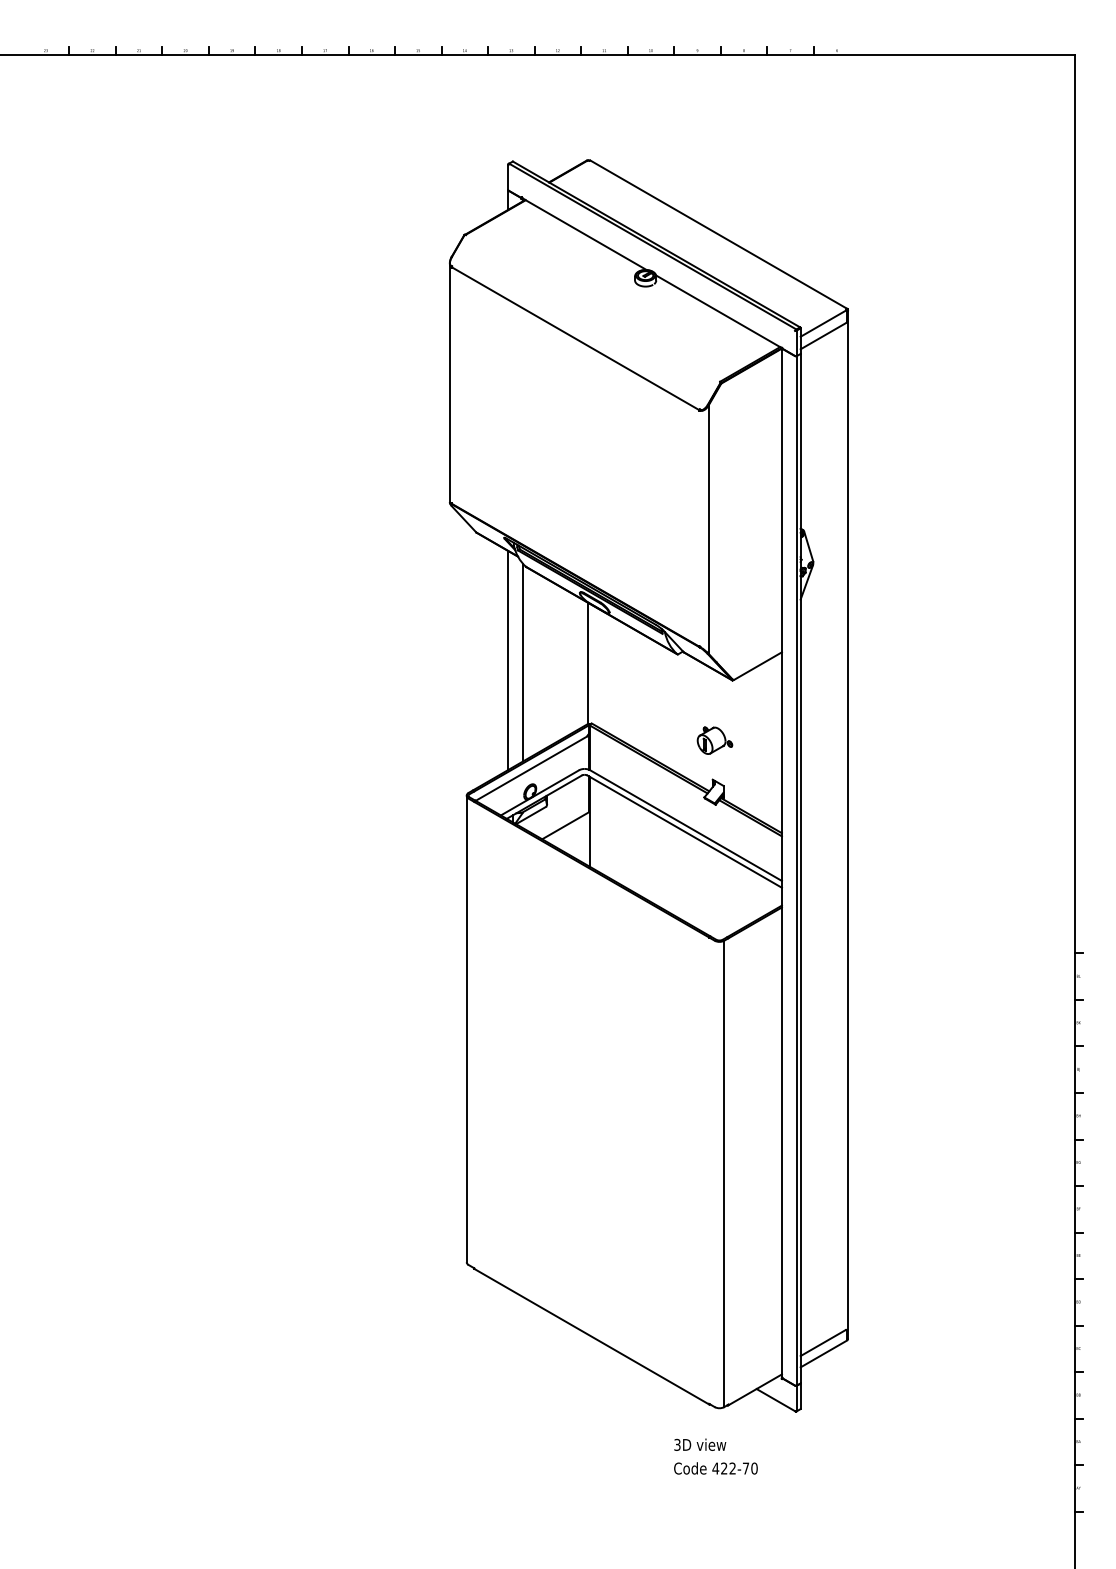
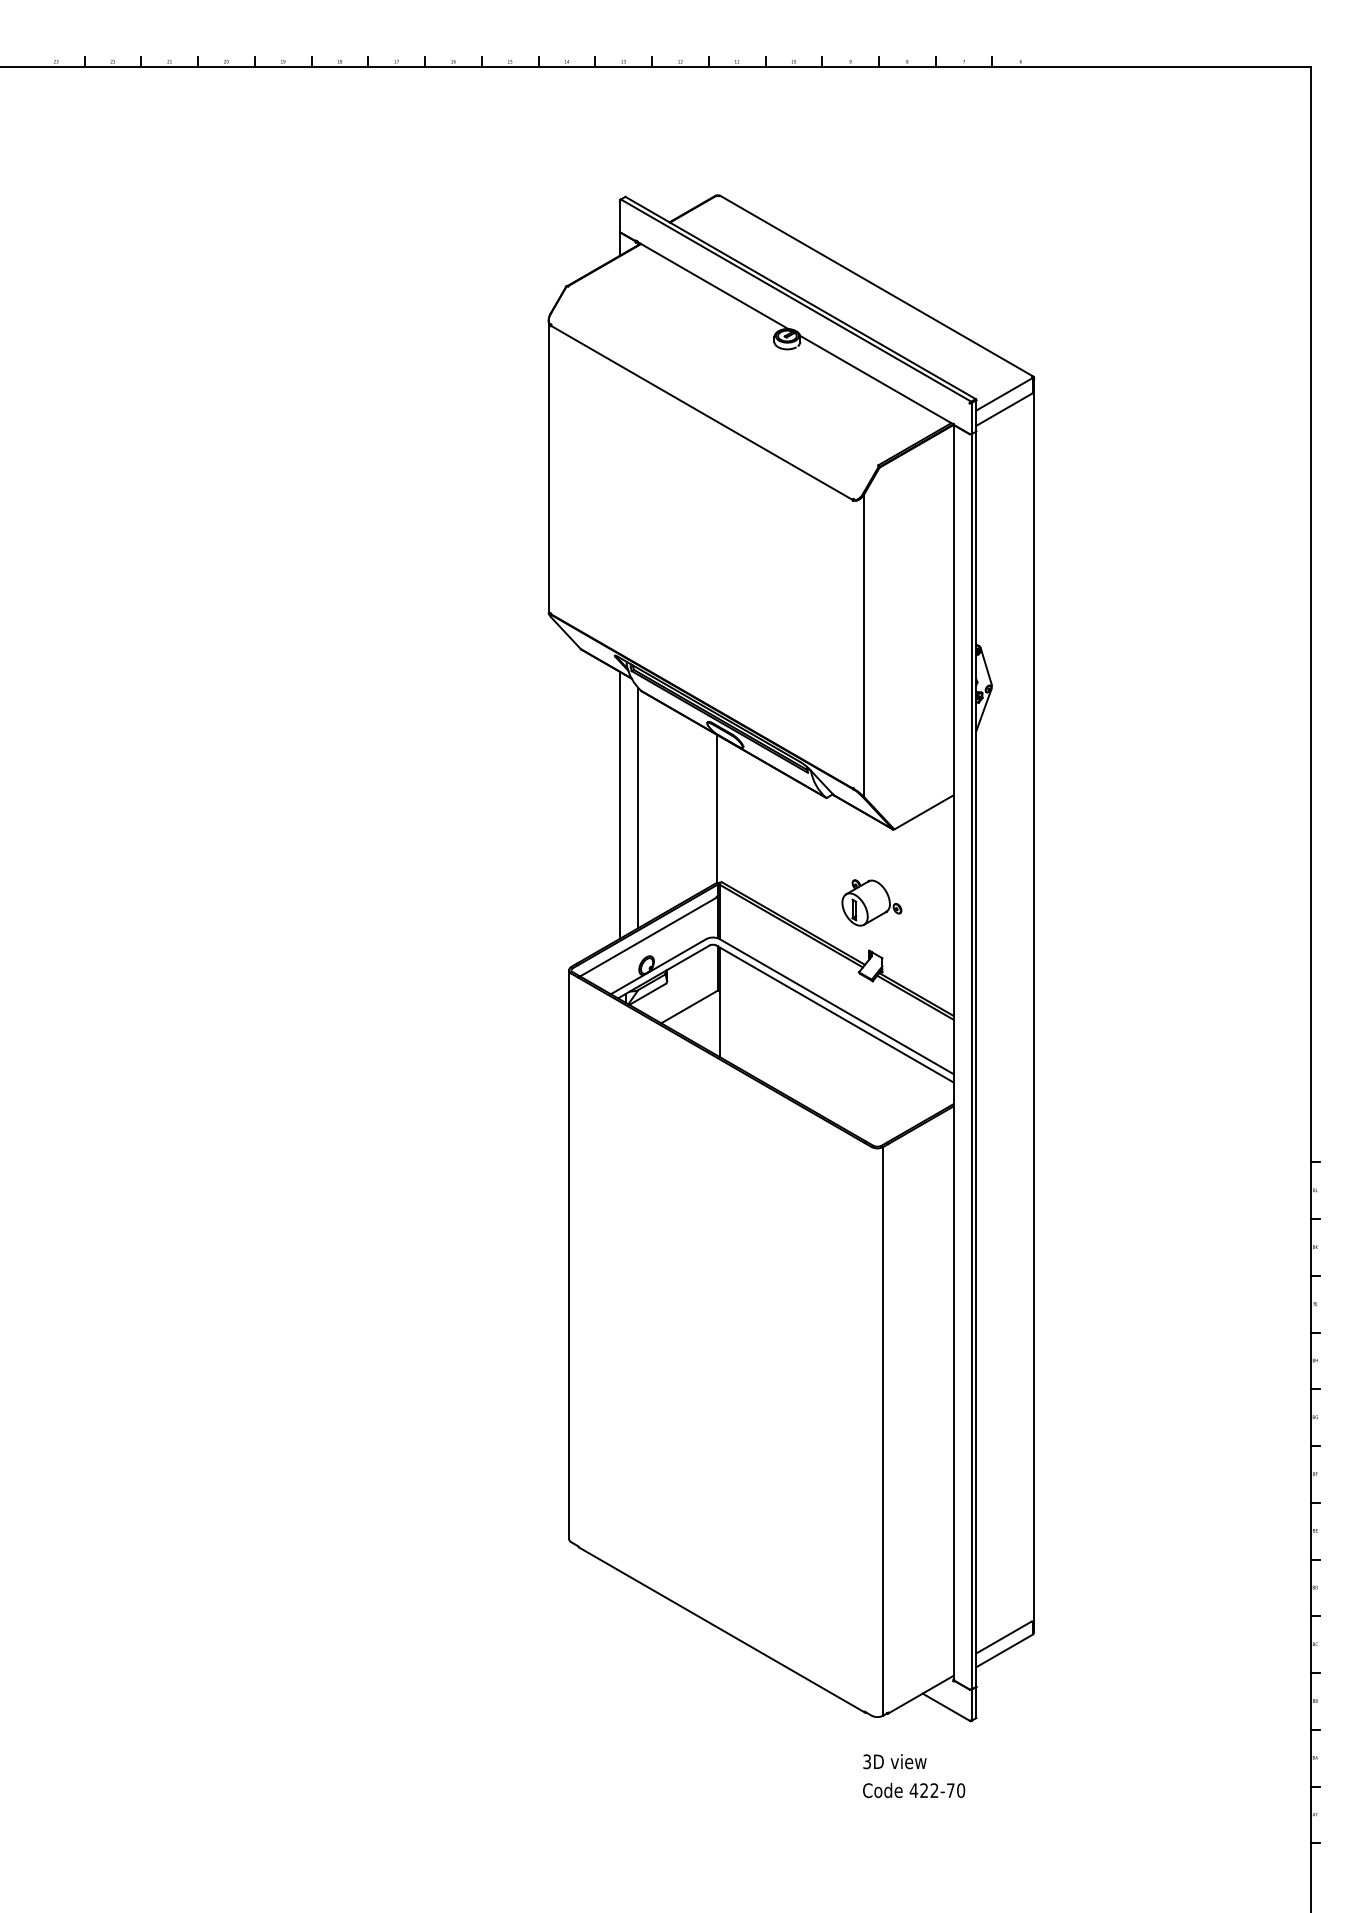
part: (714, 741) -> (871, 903), size x1.4
text: (716, 1456) -> (914, 1775), moved

